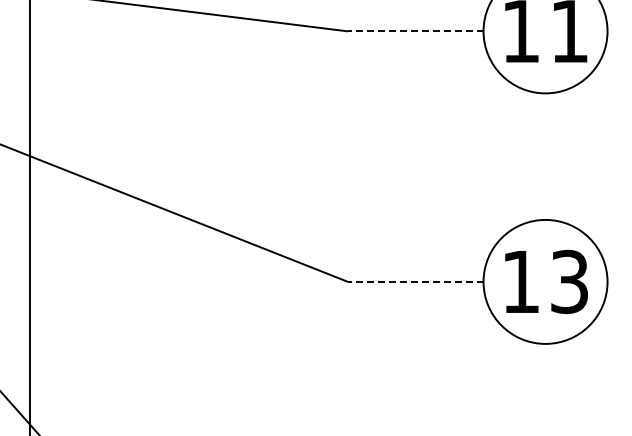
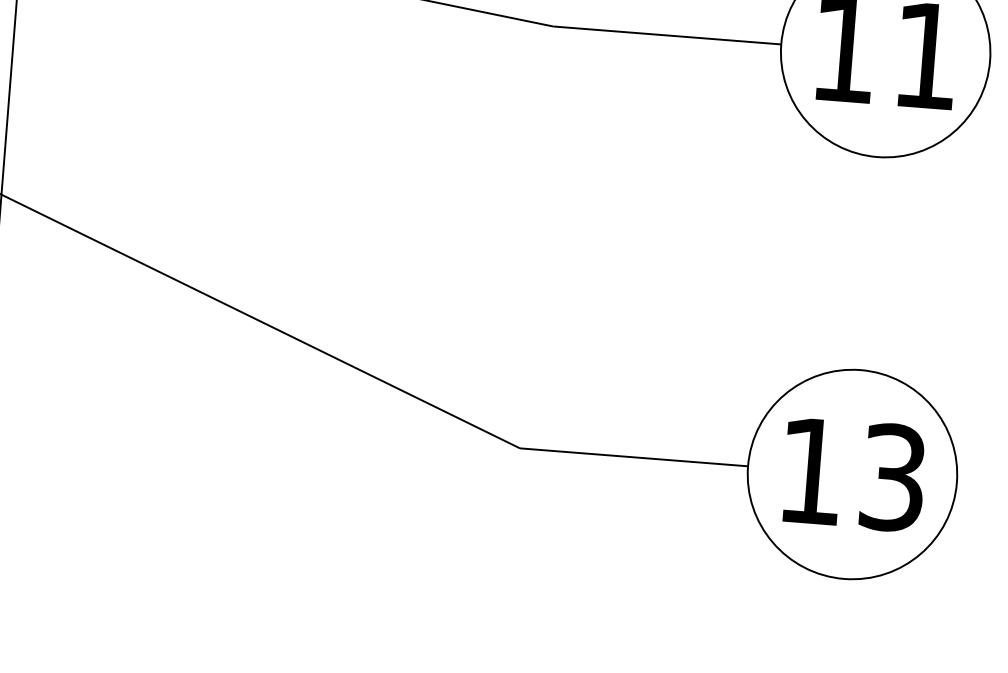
line: (415, 31) -> (666, 35), dashed -> solid
line: (415, 281) -> (633, 456), dashed -> solid

